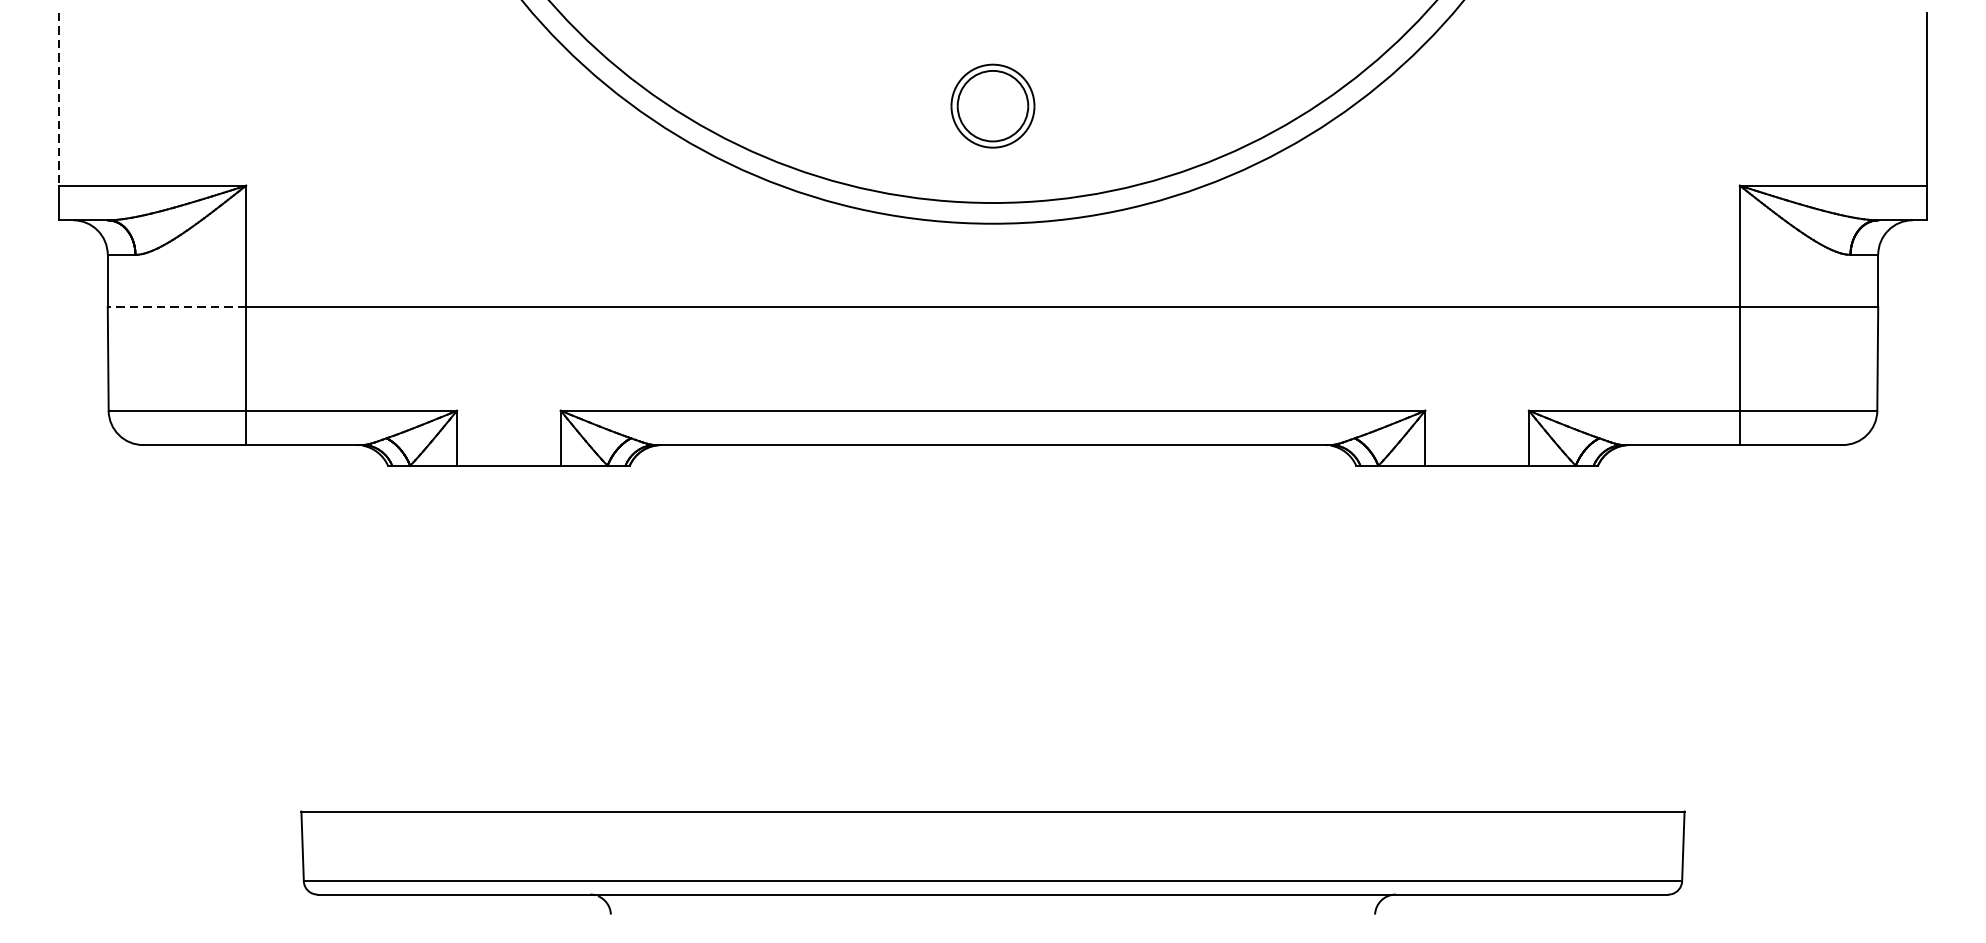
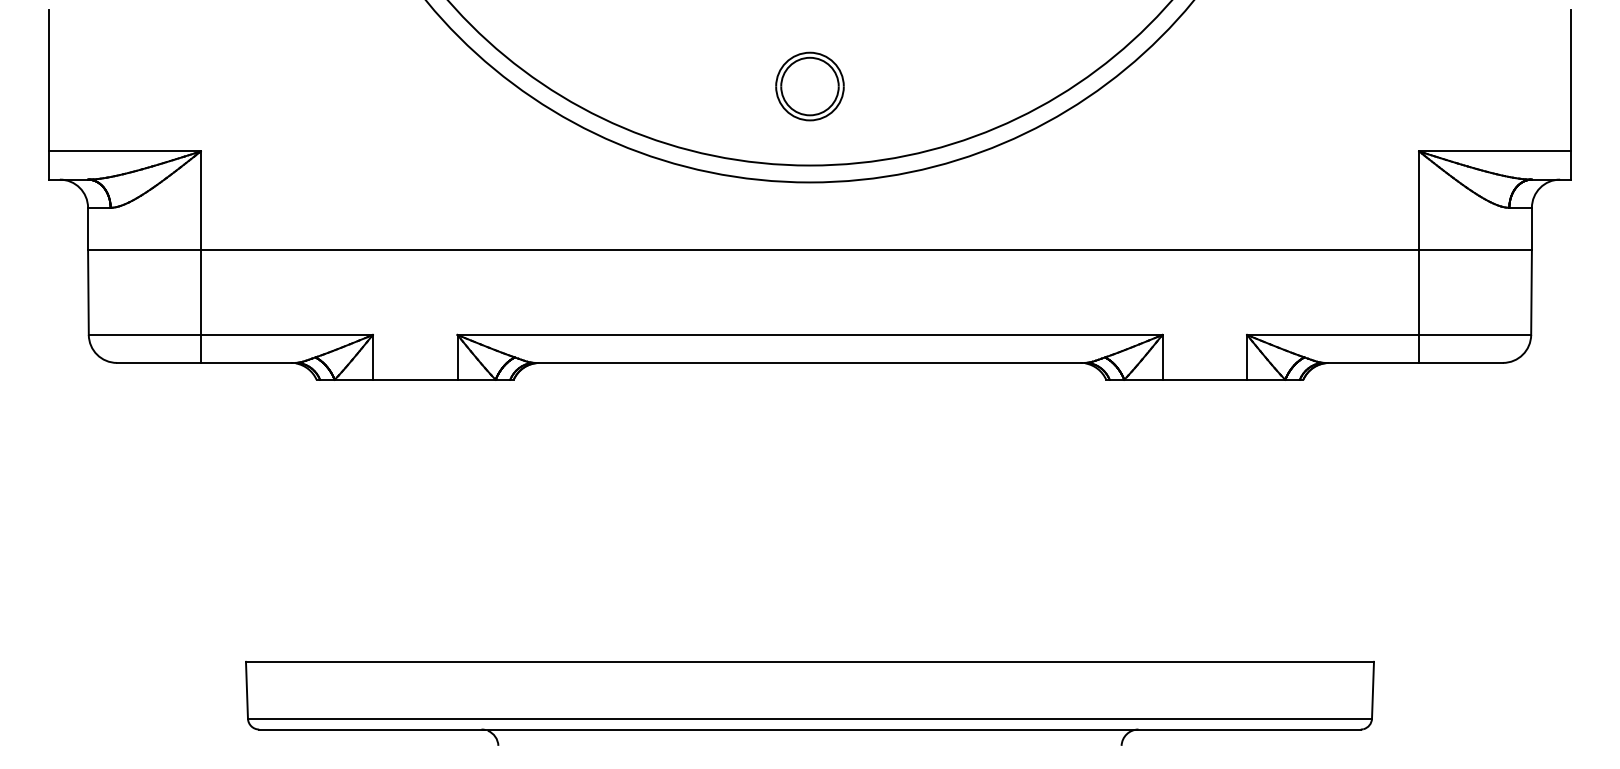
line: (59, 99) -> (48, 81), dashed -> solid
line: (175, 307) -> (143, 250), dashed -> solid

